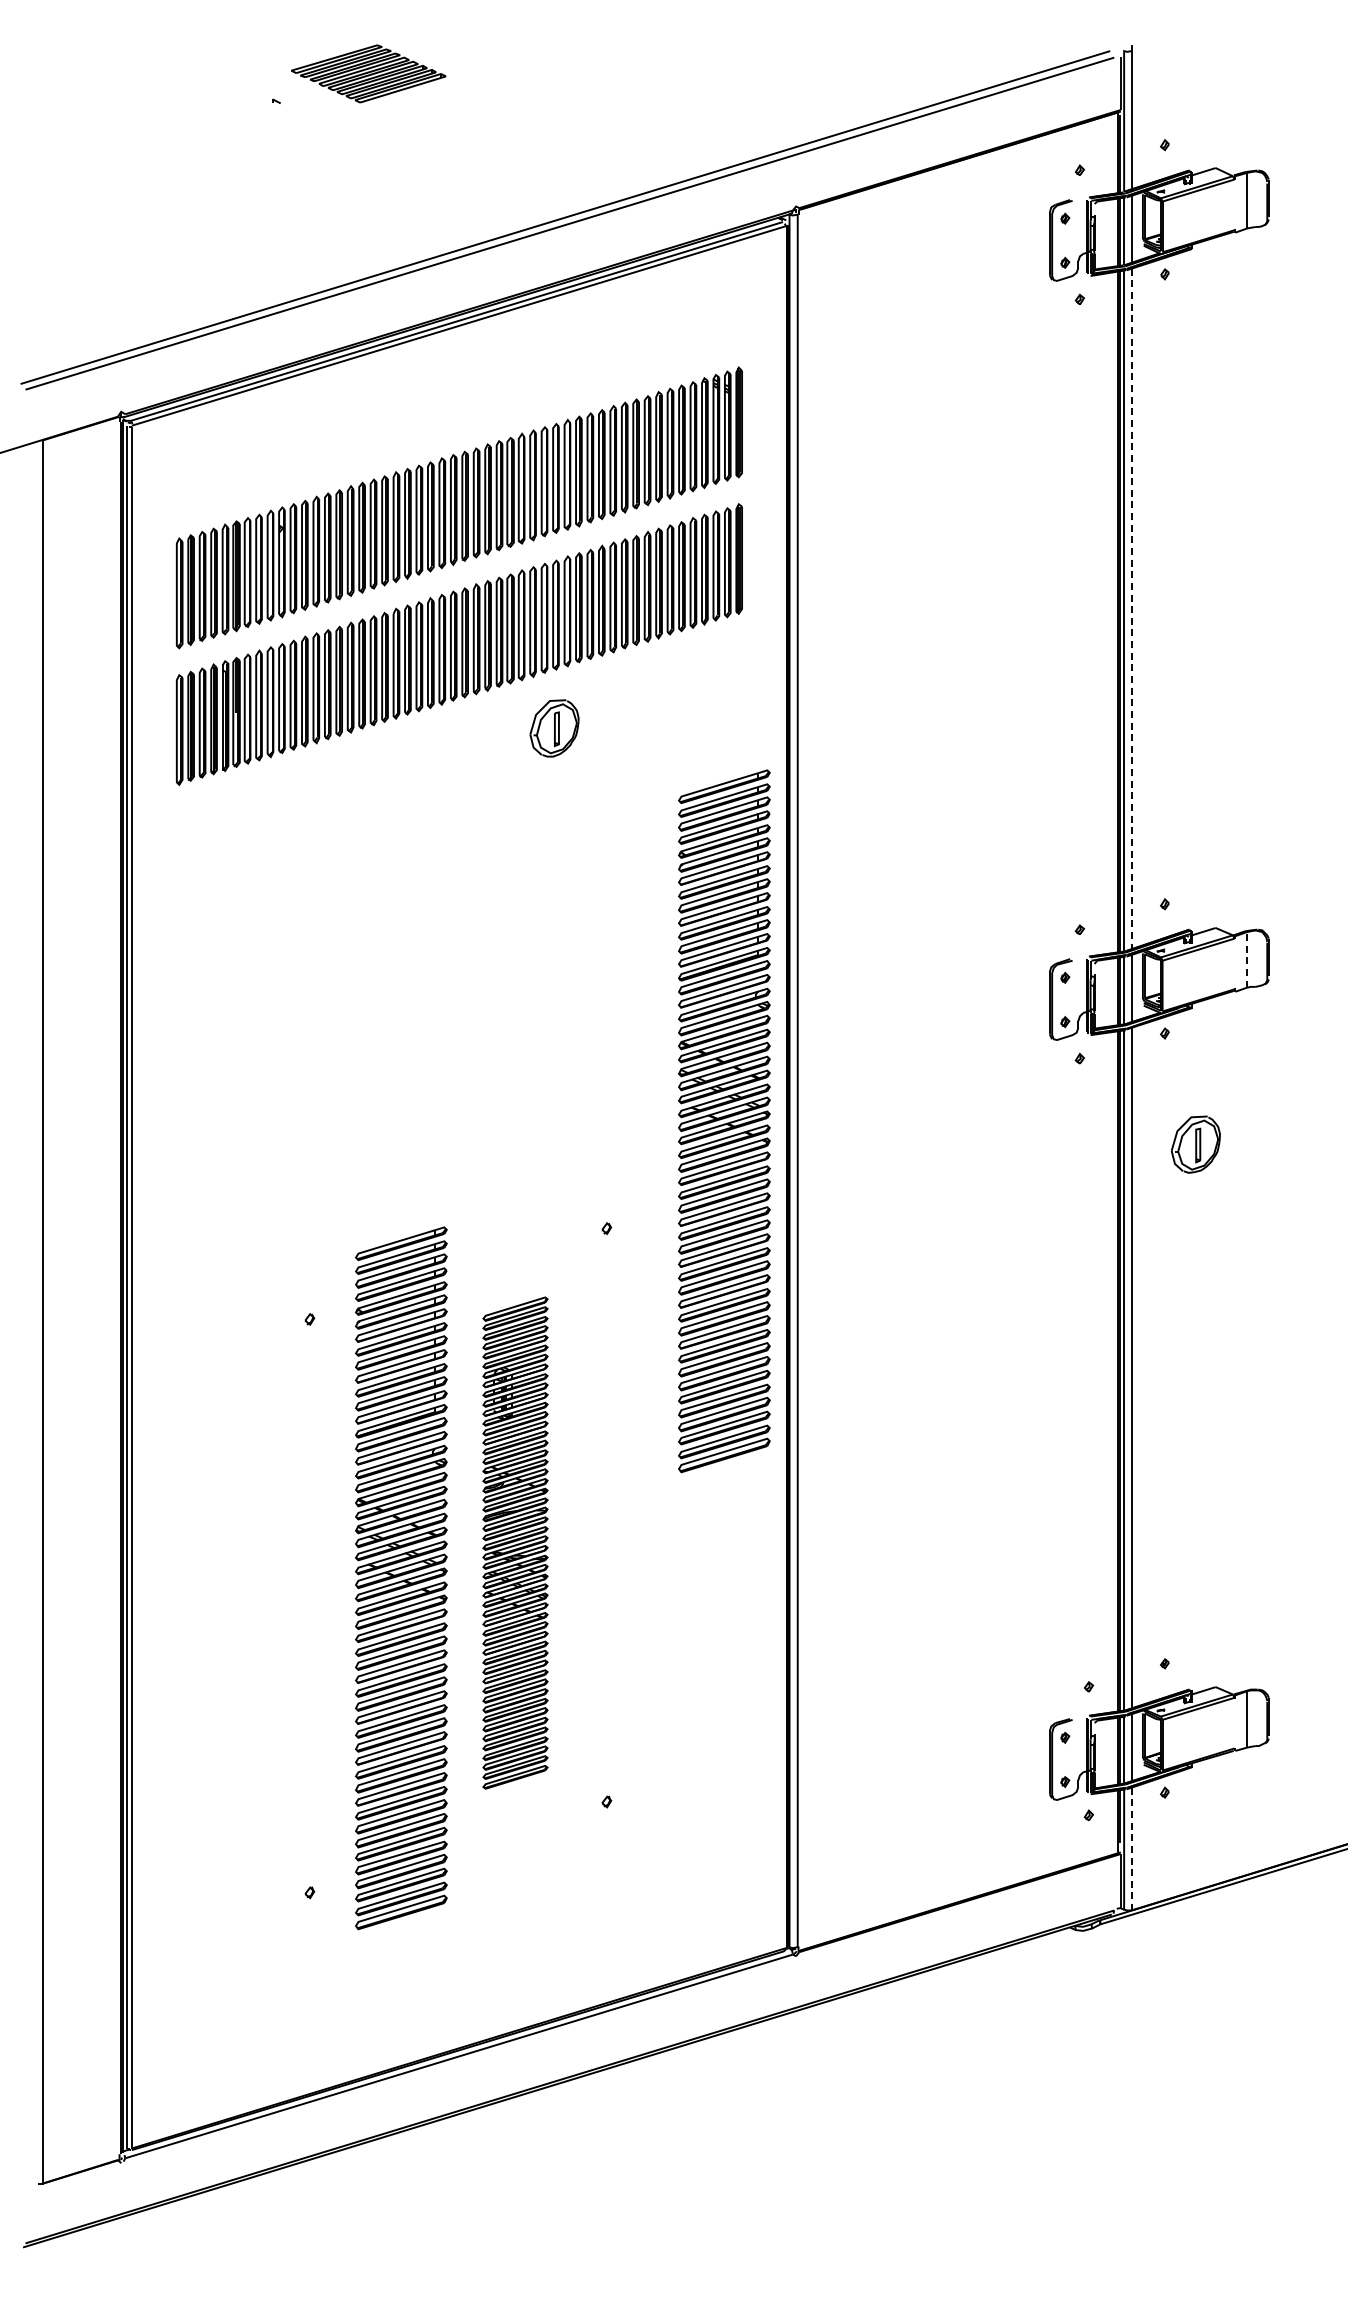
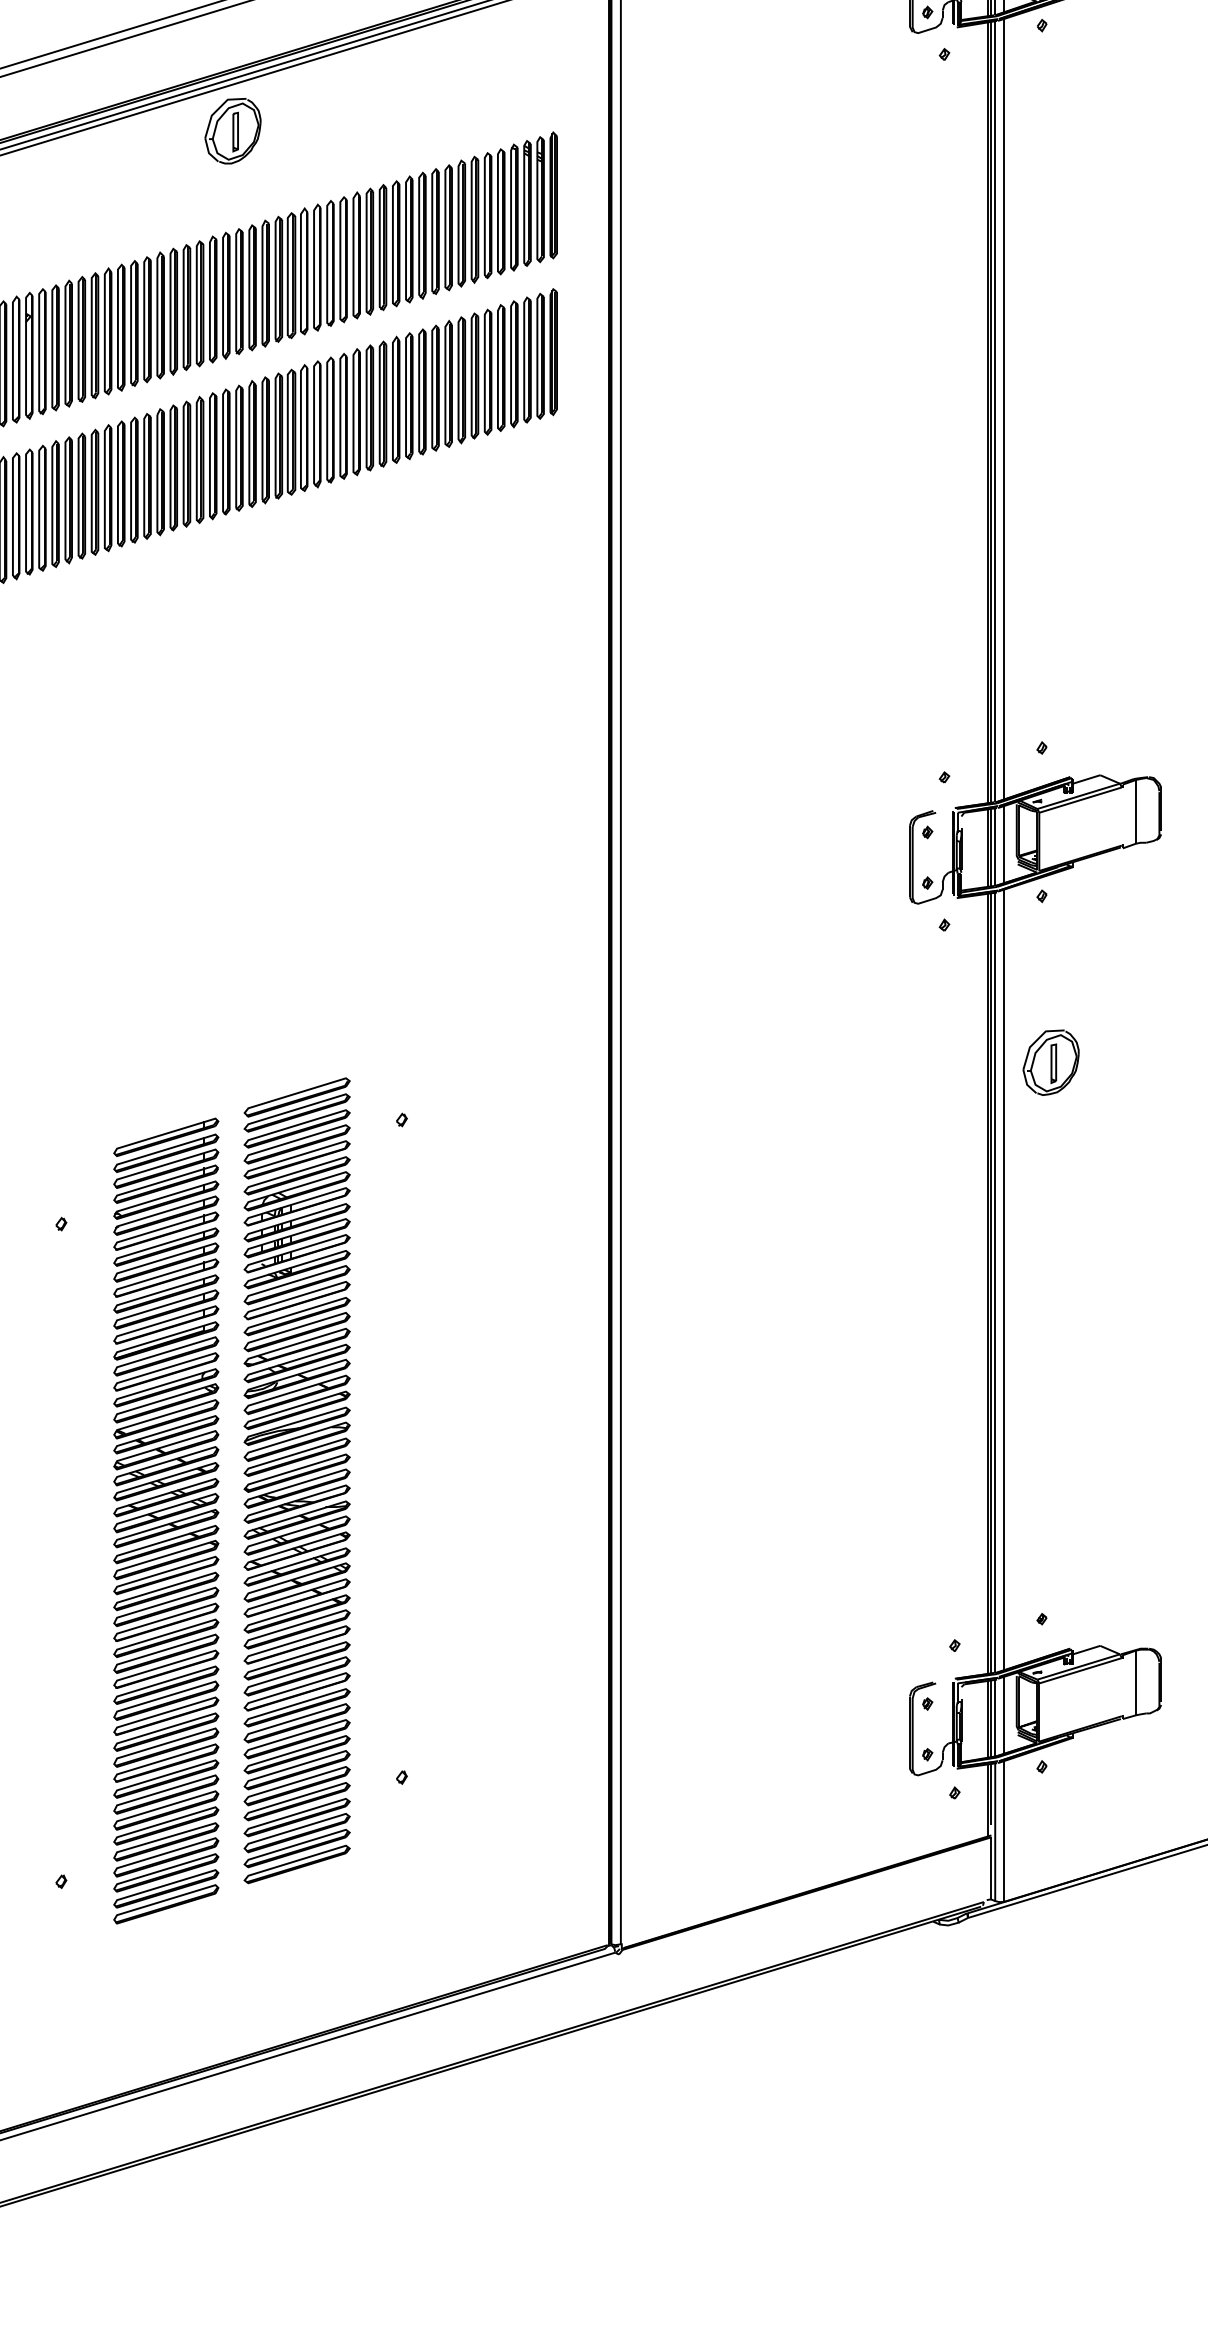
line: (1131, 609) -> (1003, 409), dashed -> solid
part: (554, 728) -> (232, 131), moved
line: (1246, 959) -> (1135, 811), dashed -> solid
part: (724, 1121) -> (536, 997), removed
part: (1195, 1144) -> (1050, 1062), moved
part: (515, 1542) -> (297, 1480), size x1.43
line: (1131, 1849) -> (1003, 1832), dashed -> solid

